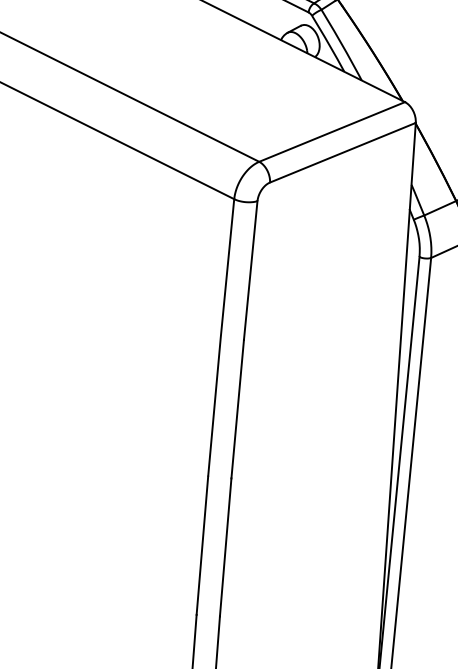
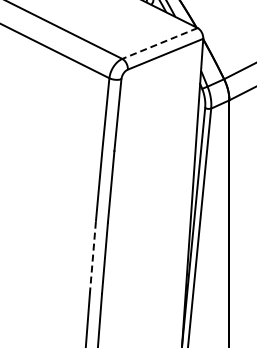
line: (333, 131) -> (160, 43), solid -> dashed
line: (201, 545) -> (92, 257), solid -> dashed

